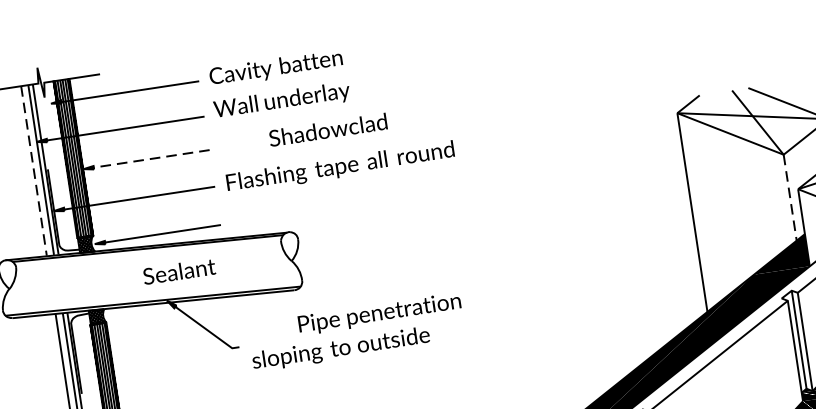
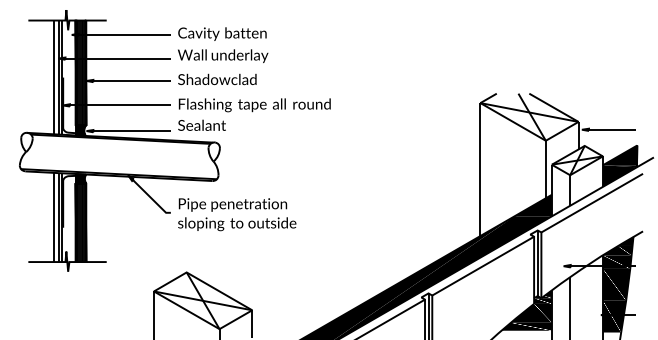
text: (328, 129) -> (217, 79), moved
line: (152, 158) -> (132, 80), dashed -> solid
line: (33, 171) -> (53, 77), dashed -> solid
line: (789, 197) -> (545, 169), dashed -> solid
text: (178, 270) -> (201, 124), moved
text: (379, 313) -> (232, 204), moved

